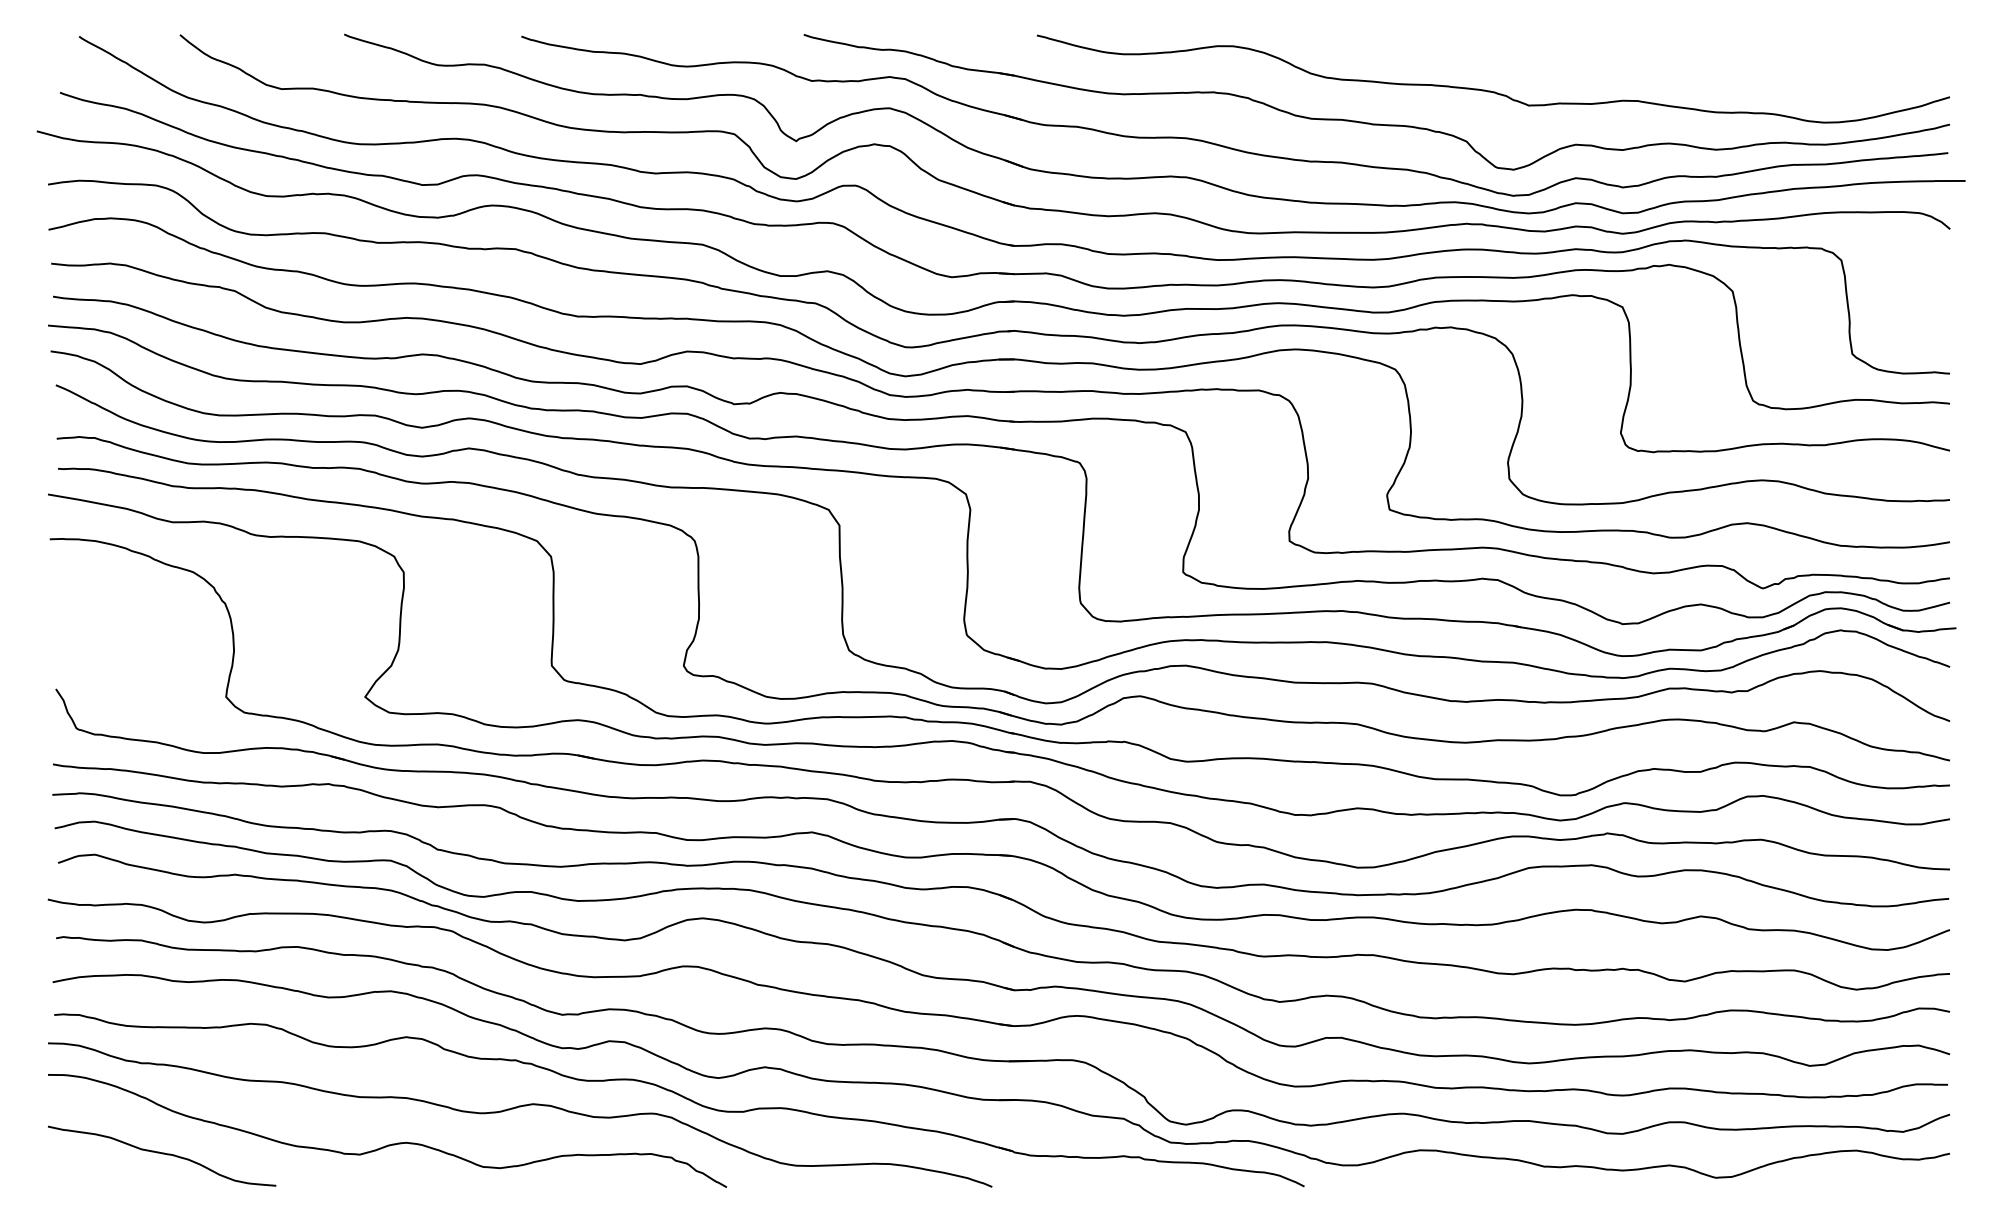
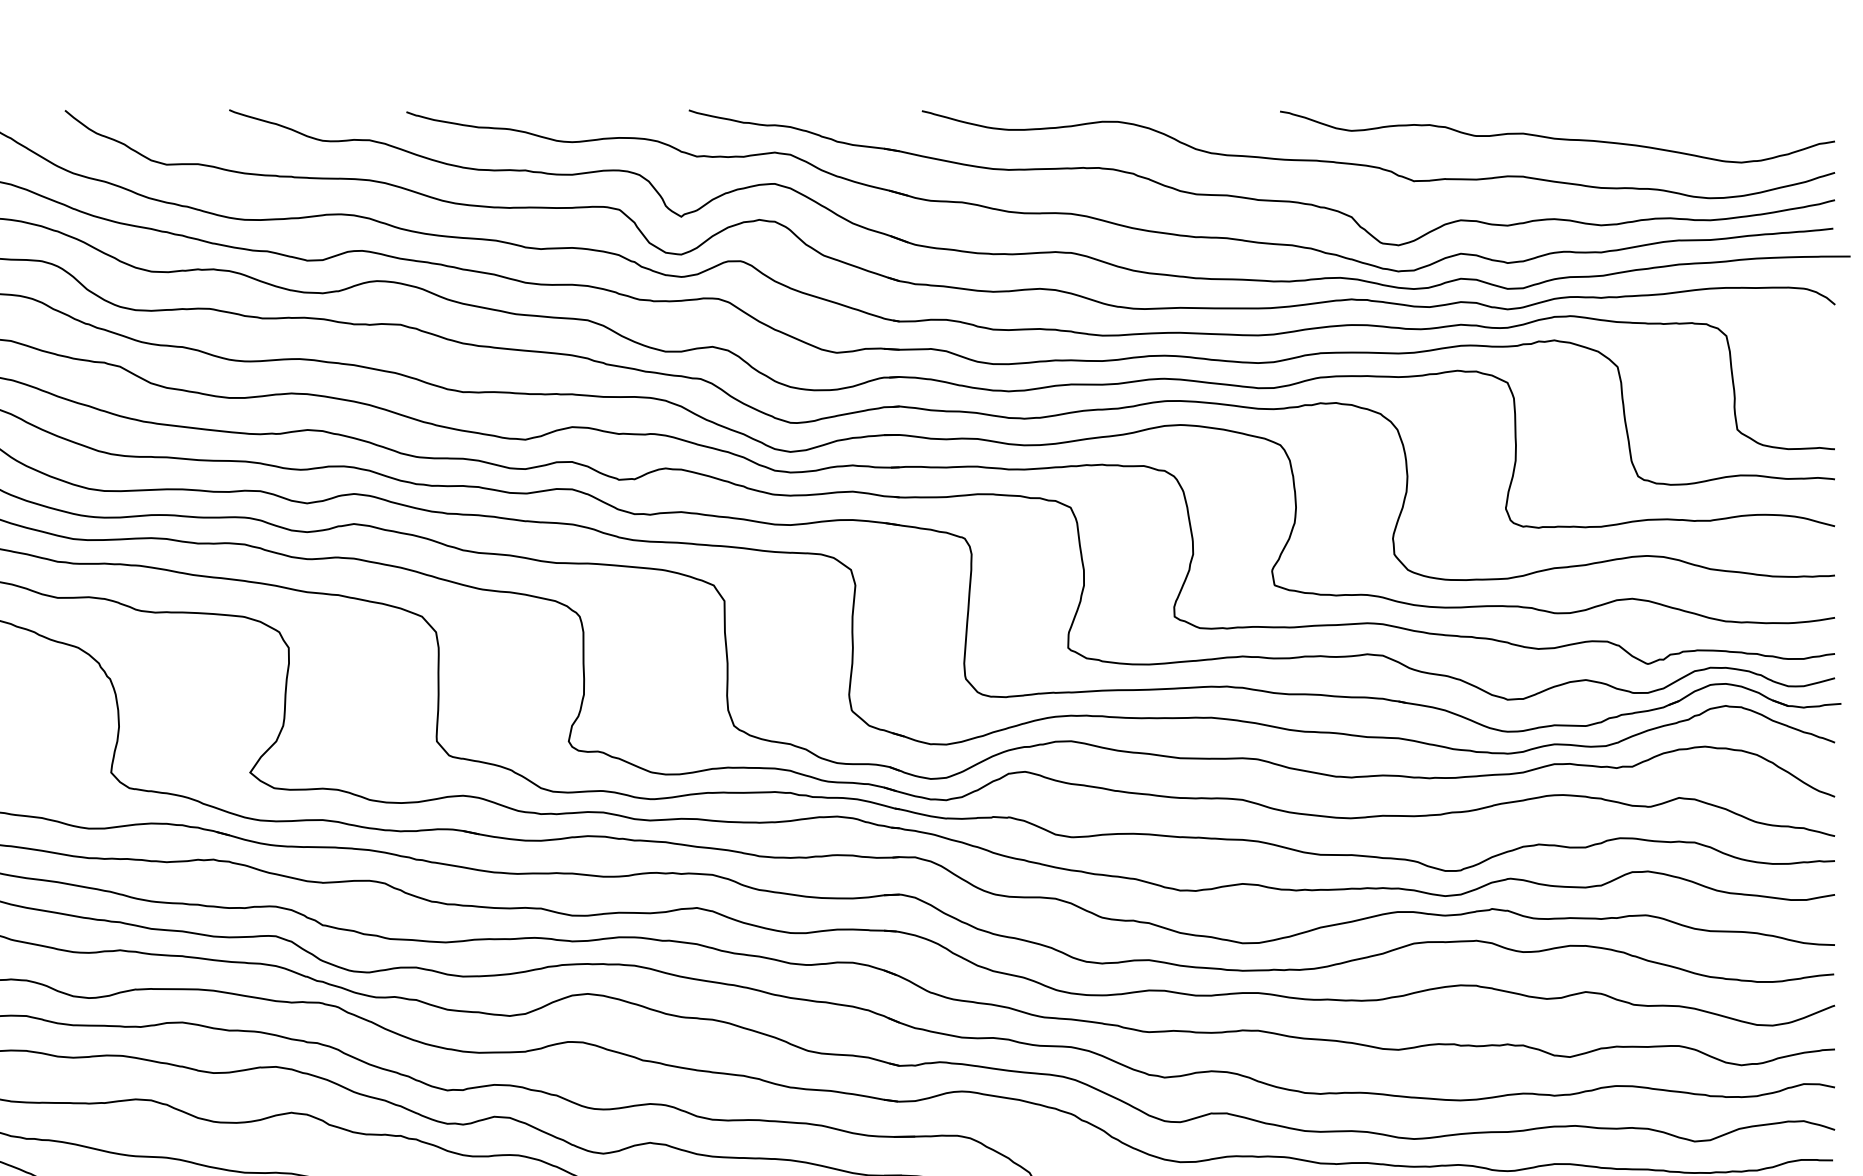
curve: (1672, 62) -> (1557, 138), added

